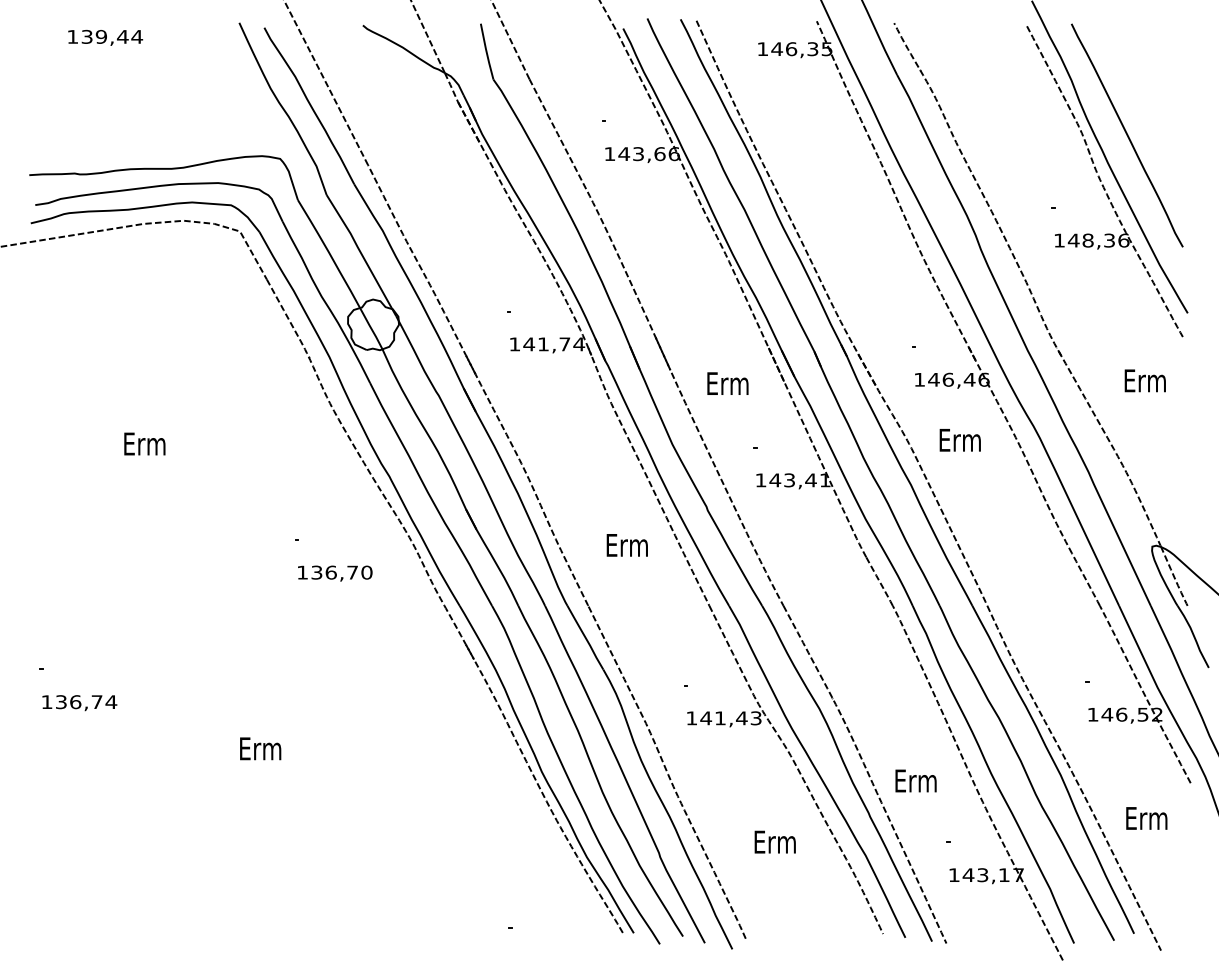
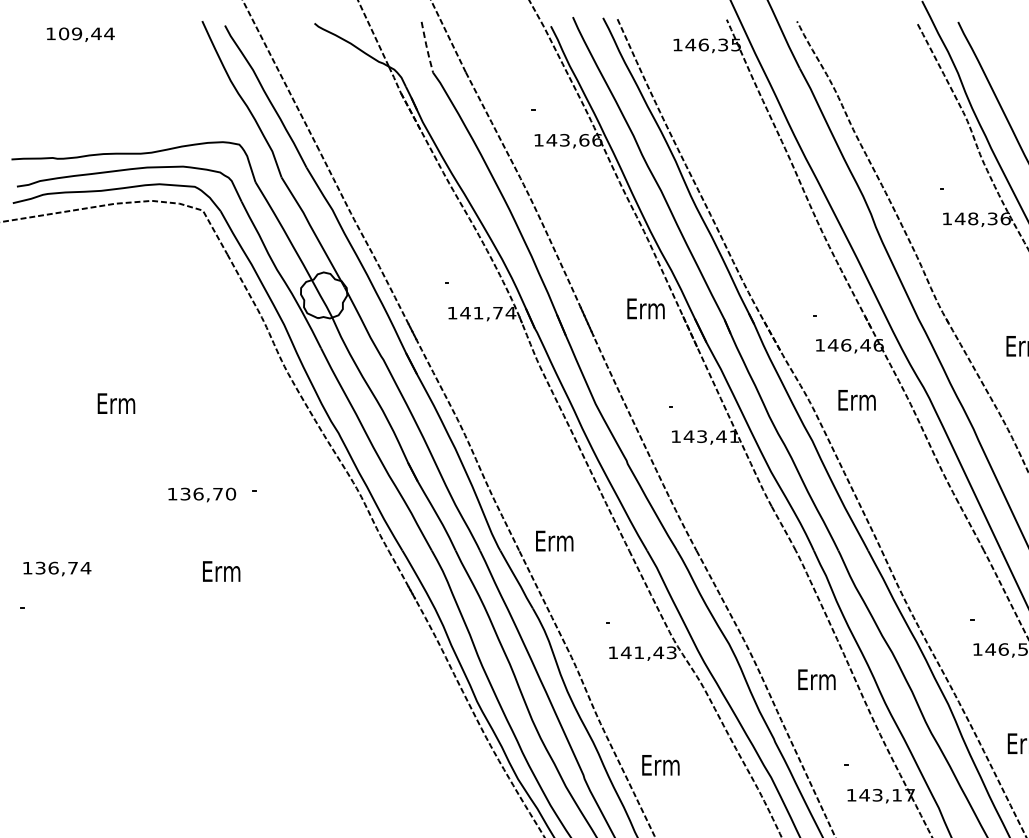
text: (86, 36) -> (63, 33), 139,44 -> 109,44
line: (486, 51) -> (426, 47), solid -> dashed
text: (727, 383) -> (645, 308), moved
text: (626, 545) -> (553, 541), moved
text: (335, 573) -> (202, 494), moved
text: (79, 703) -> (57, 569), moved
text: (260, 748) -> (221, 571), moved
text: (915, 780) -> (816, 679), moved
text: (774, 841) -> (660, 764), moved

